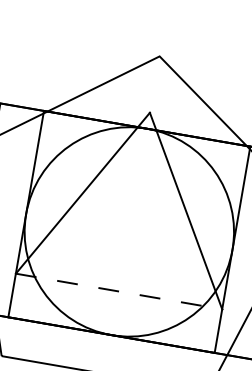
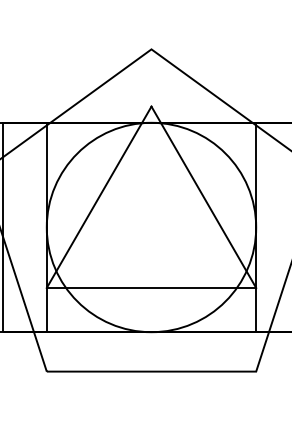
line: (119, 291) -> (151, 287), dashed -> solid

